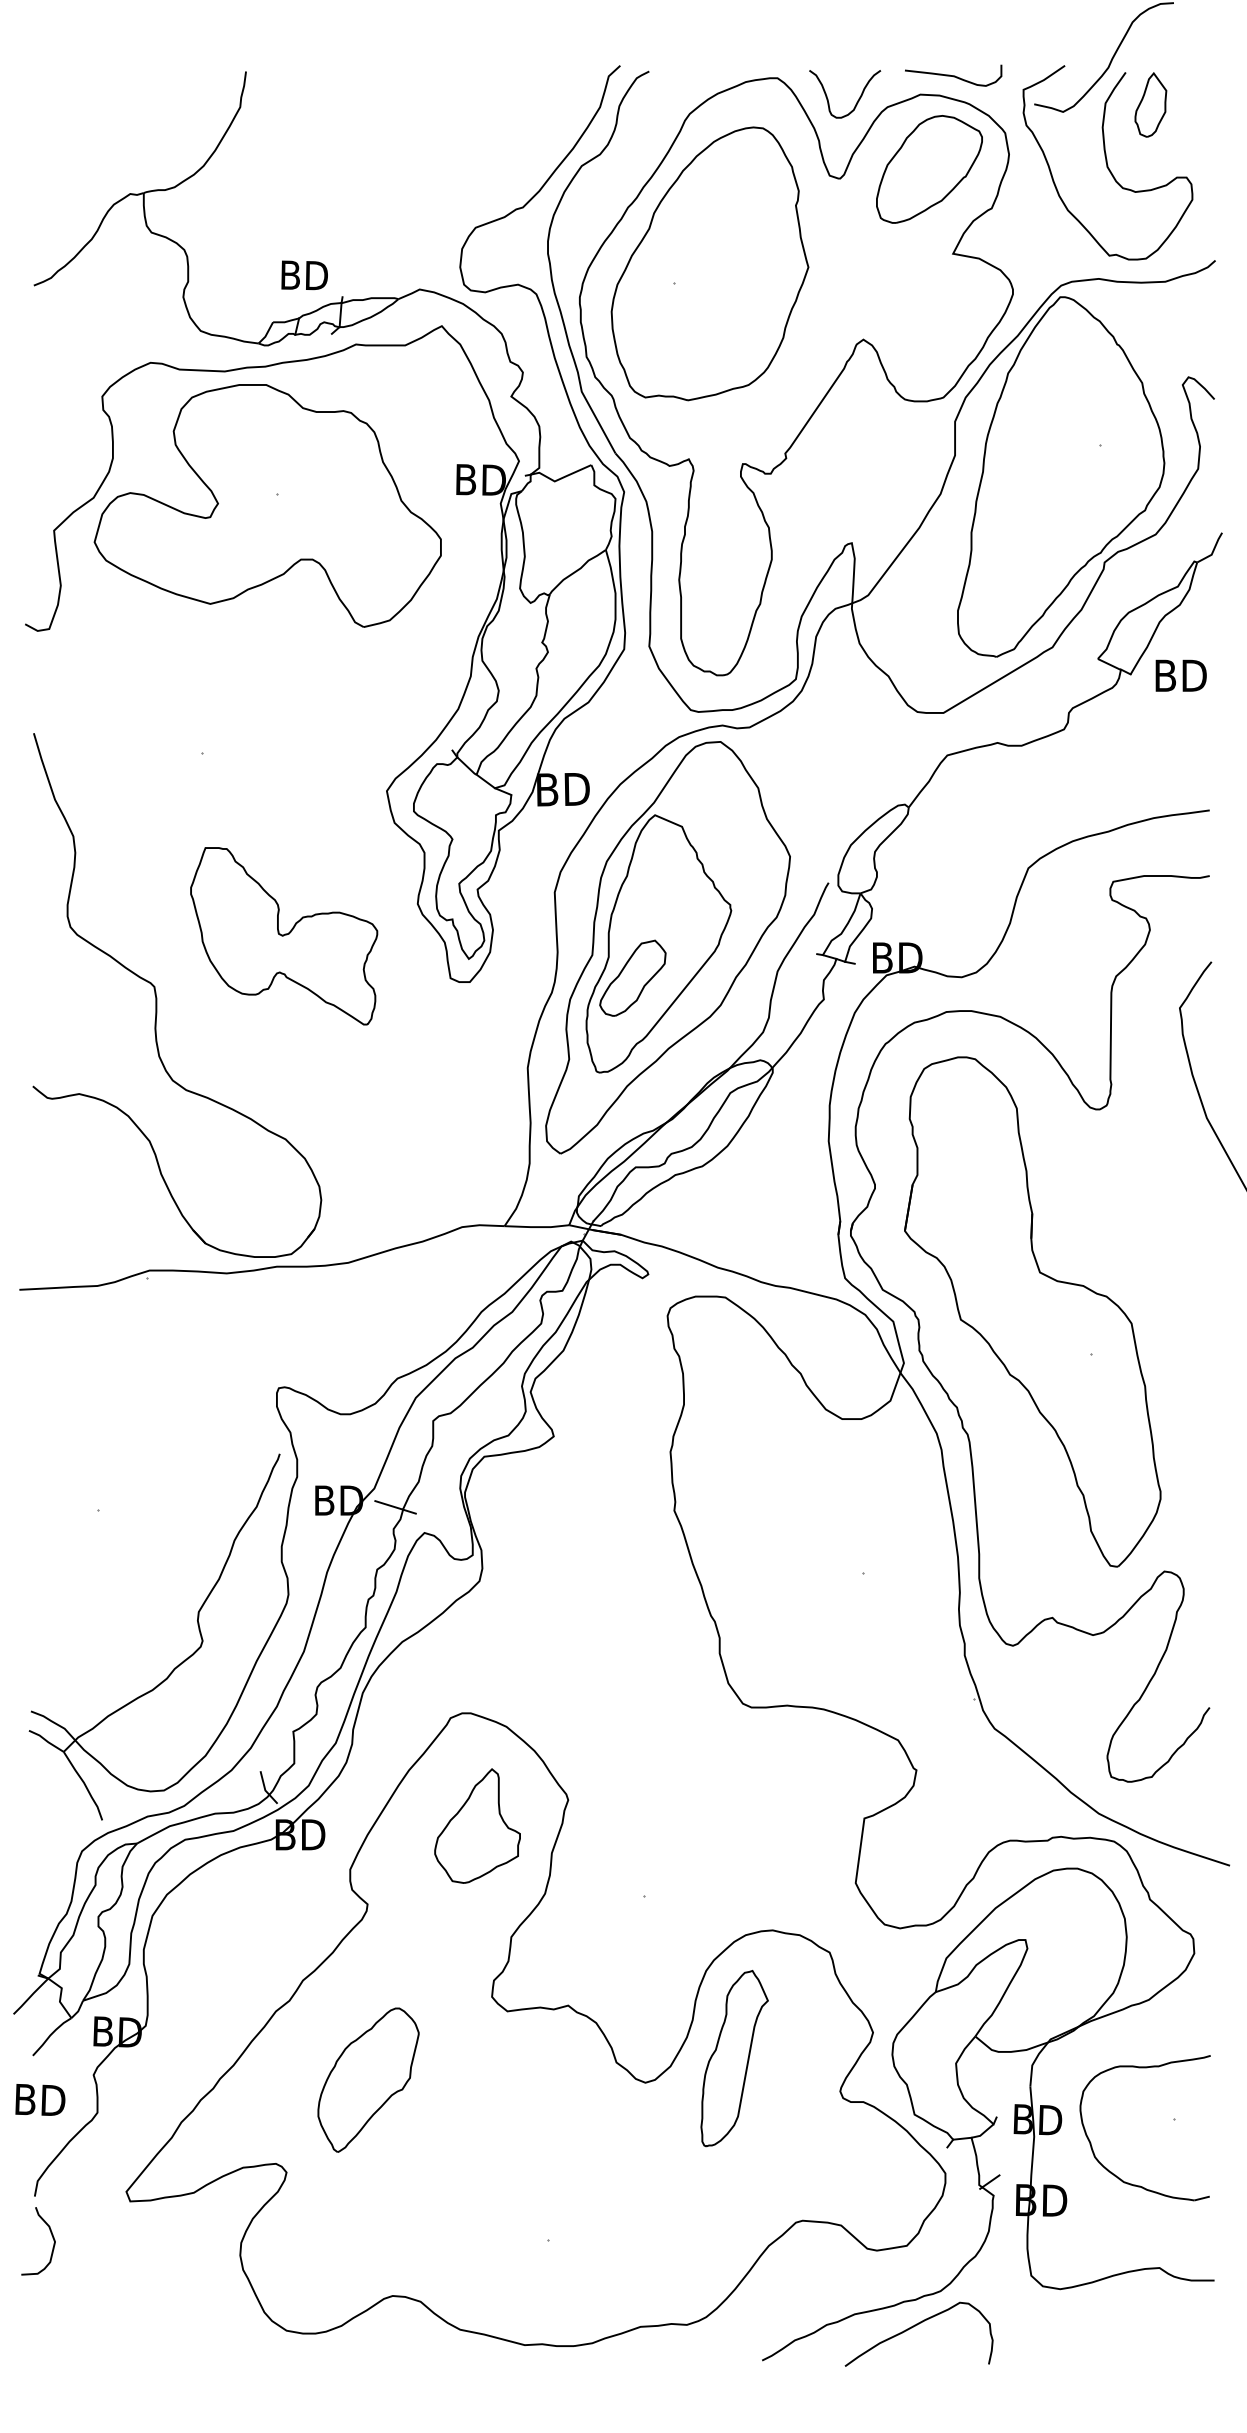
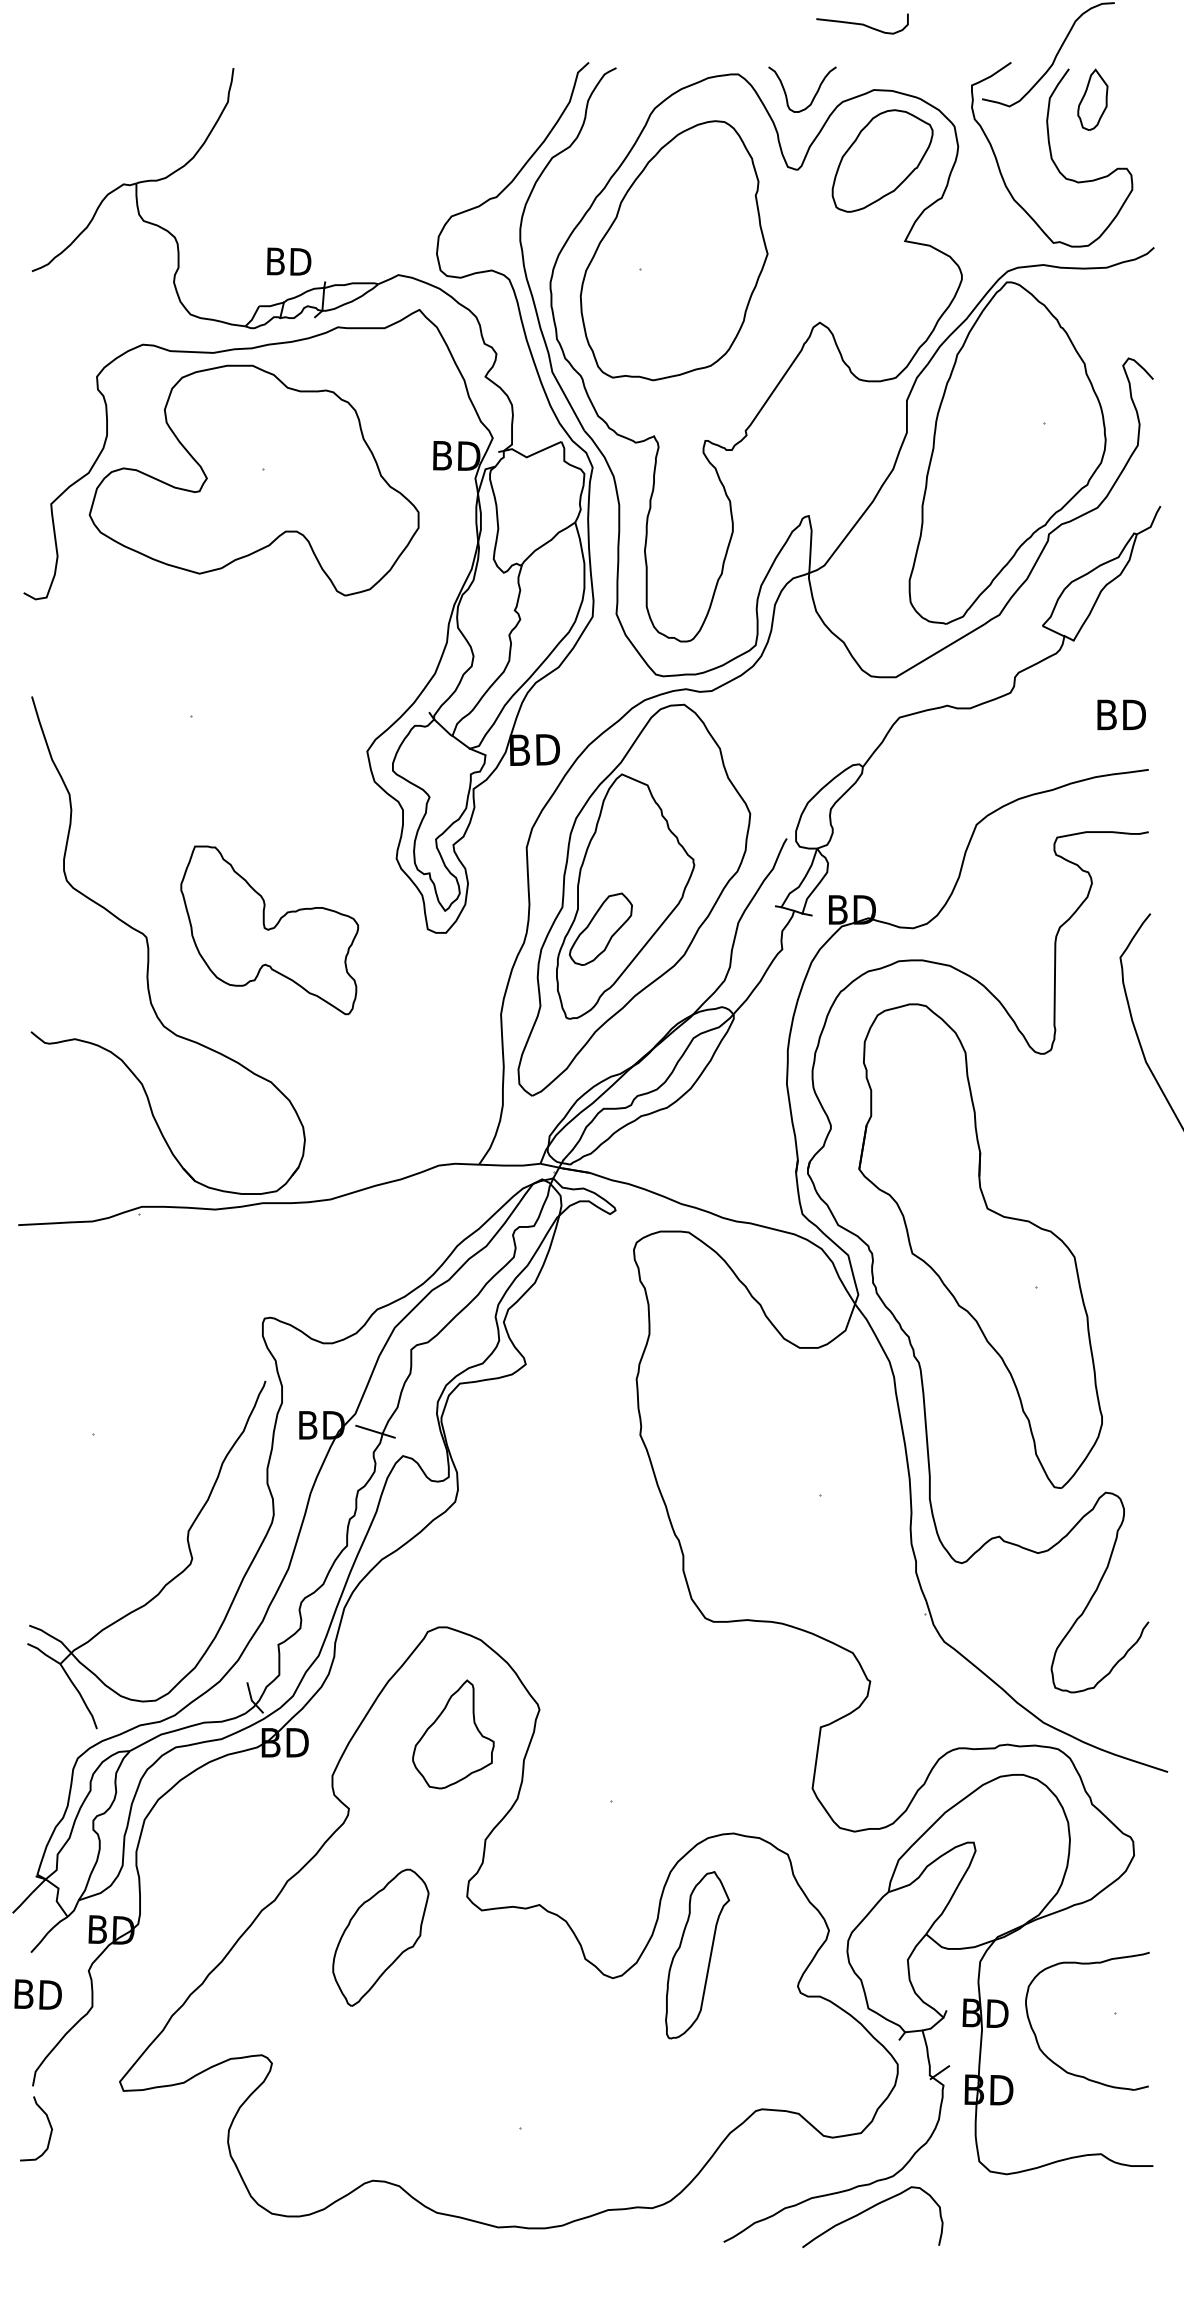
curve: (953, 75) -> (862, 23), moved
text: (1181, 675) -> (1121, 714), moved
part: (283, 936) -> (269, 930), moved
part: (368, 2079) -> (380, 1937), moved

